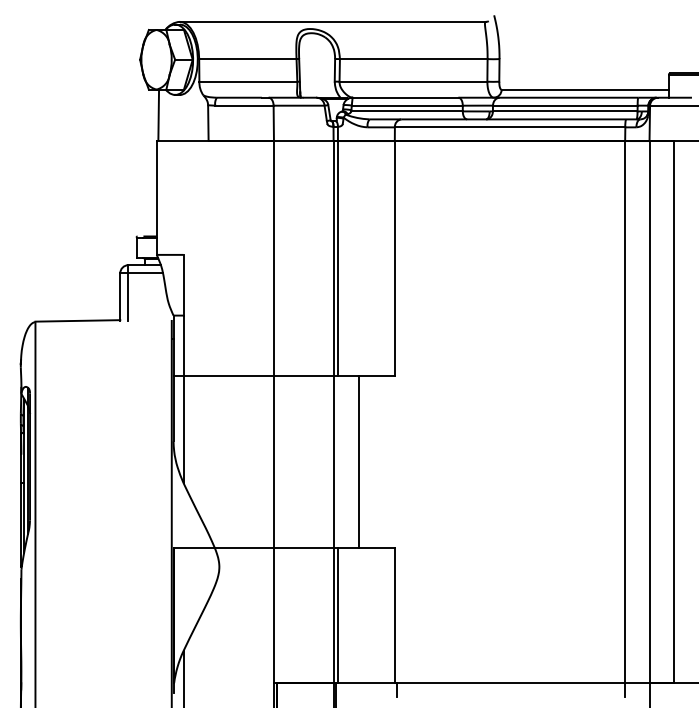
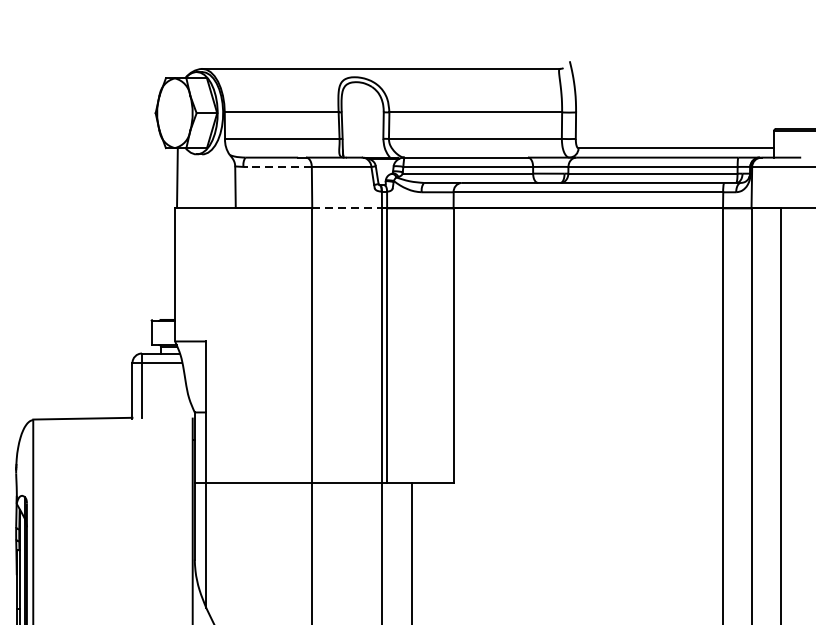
line: (243, 105) -> (276, 166), solid -> dashed
line: (303, 141) -> (346, 208), solid -> dashed

